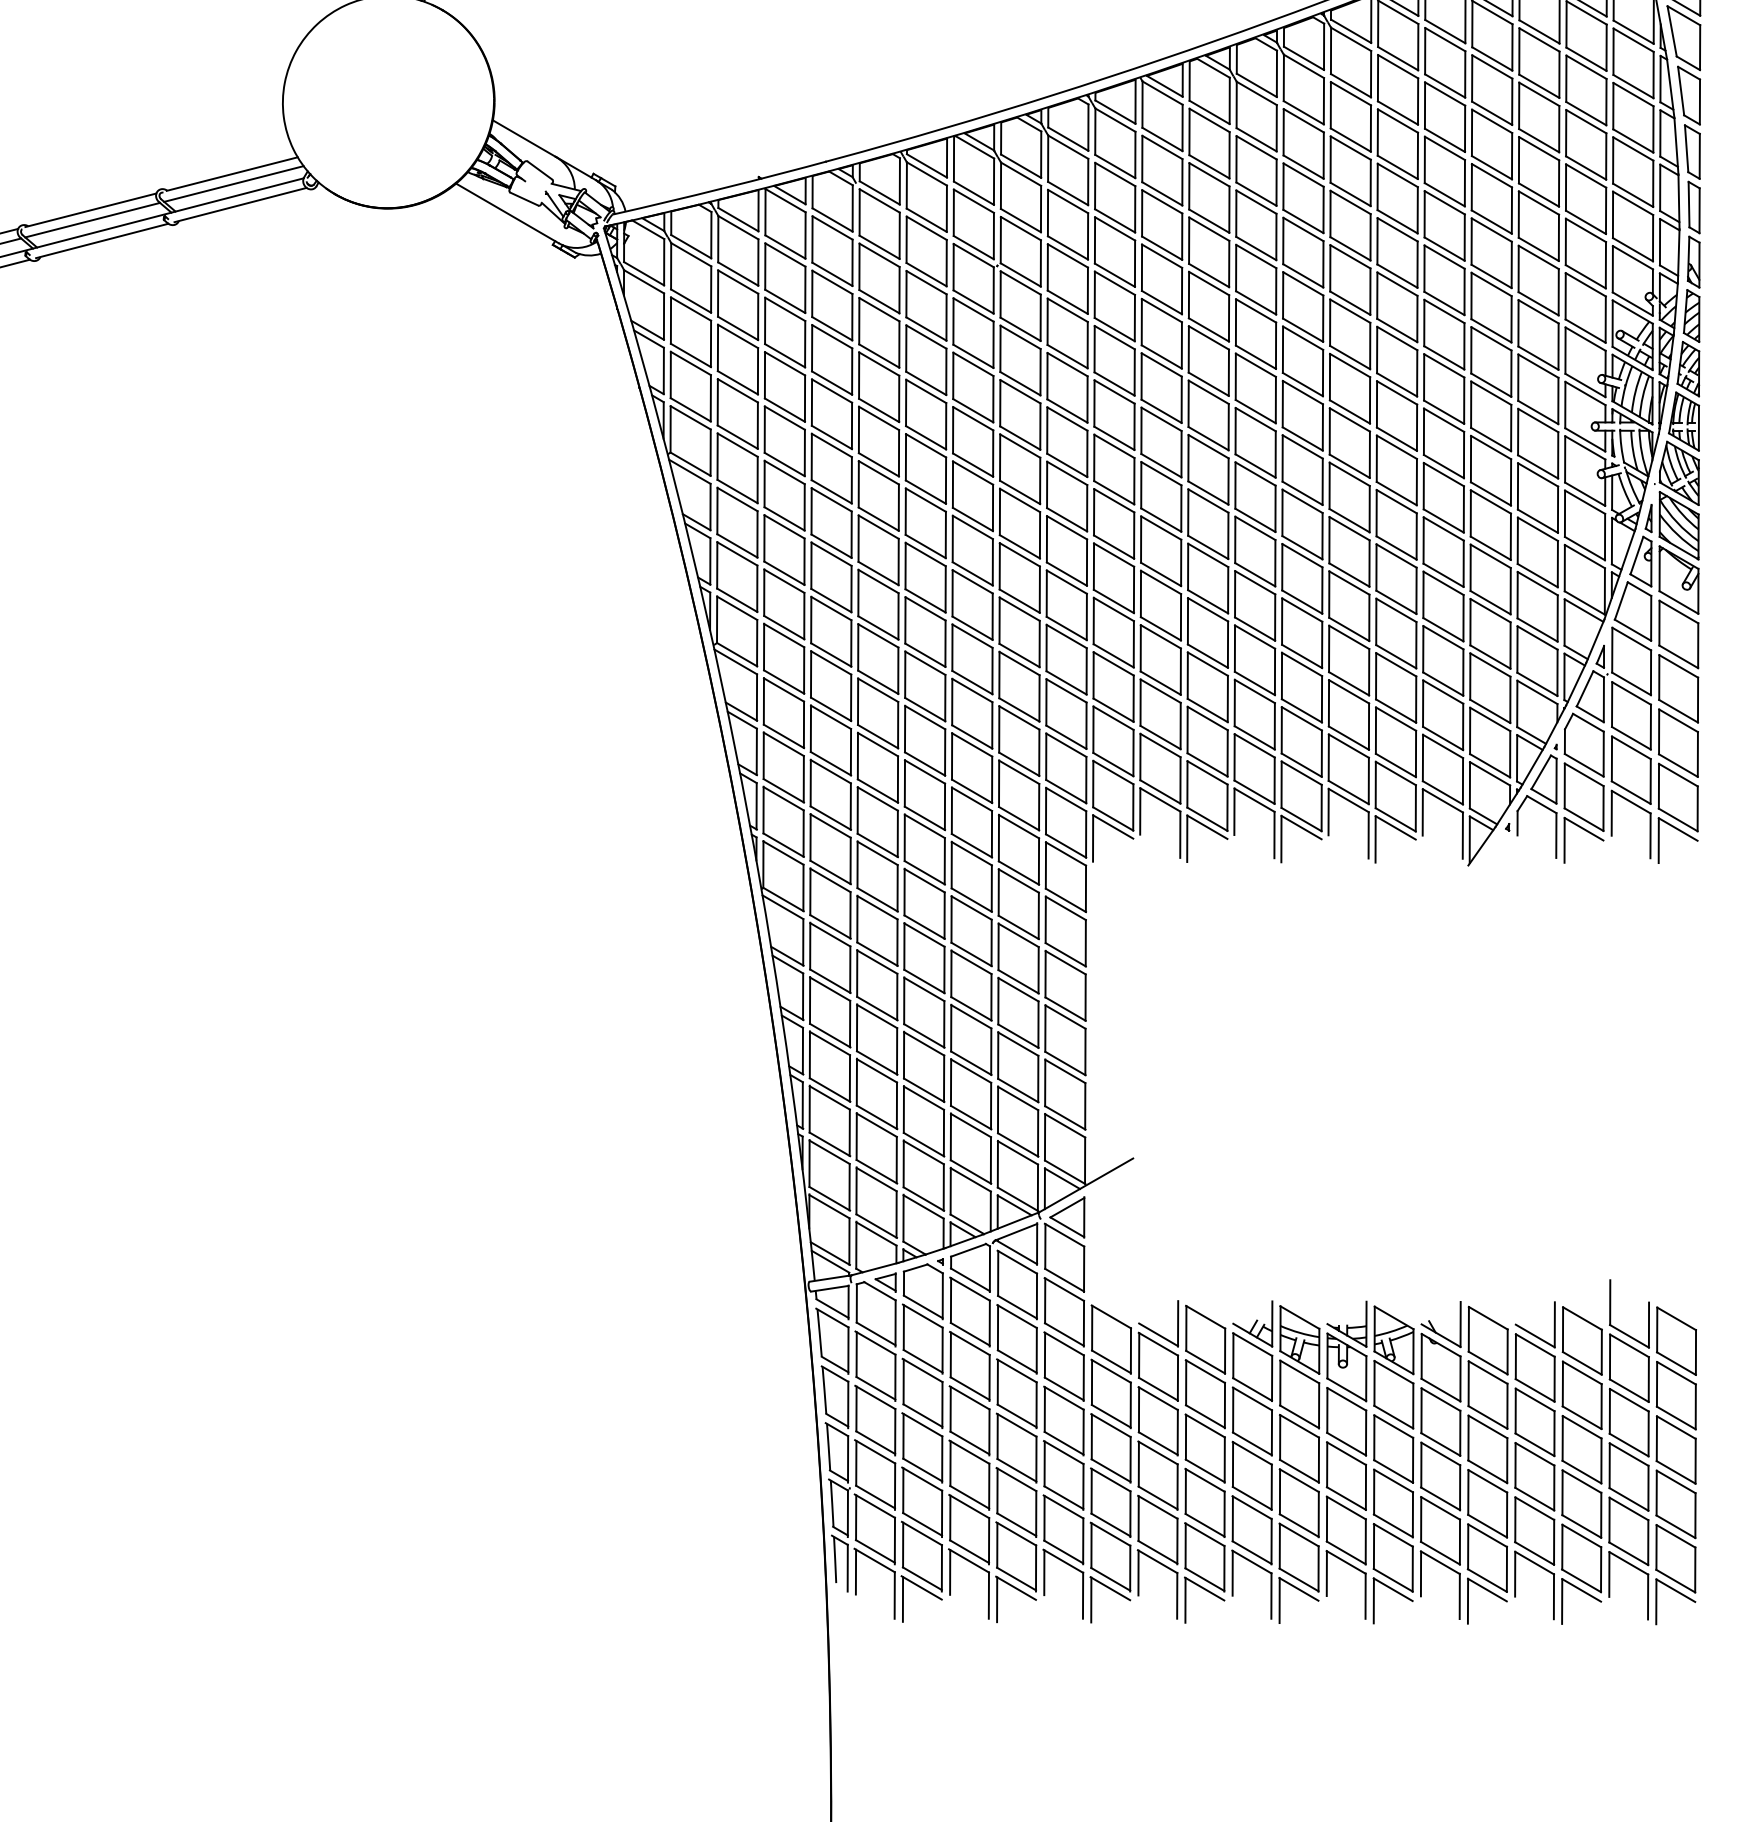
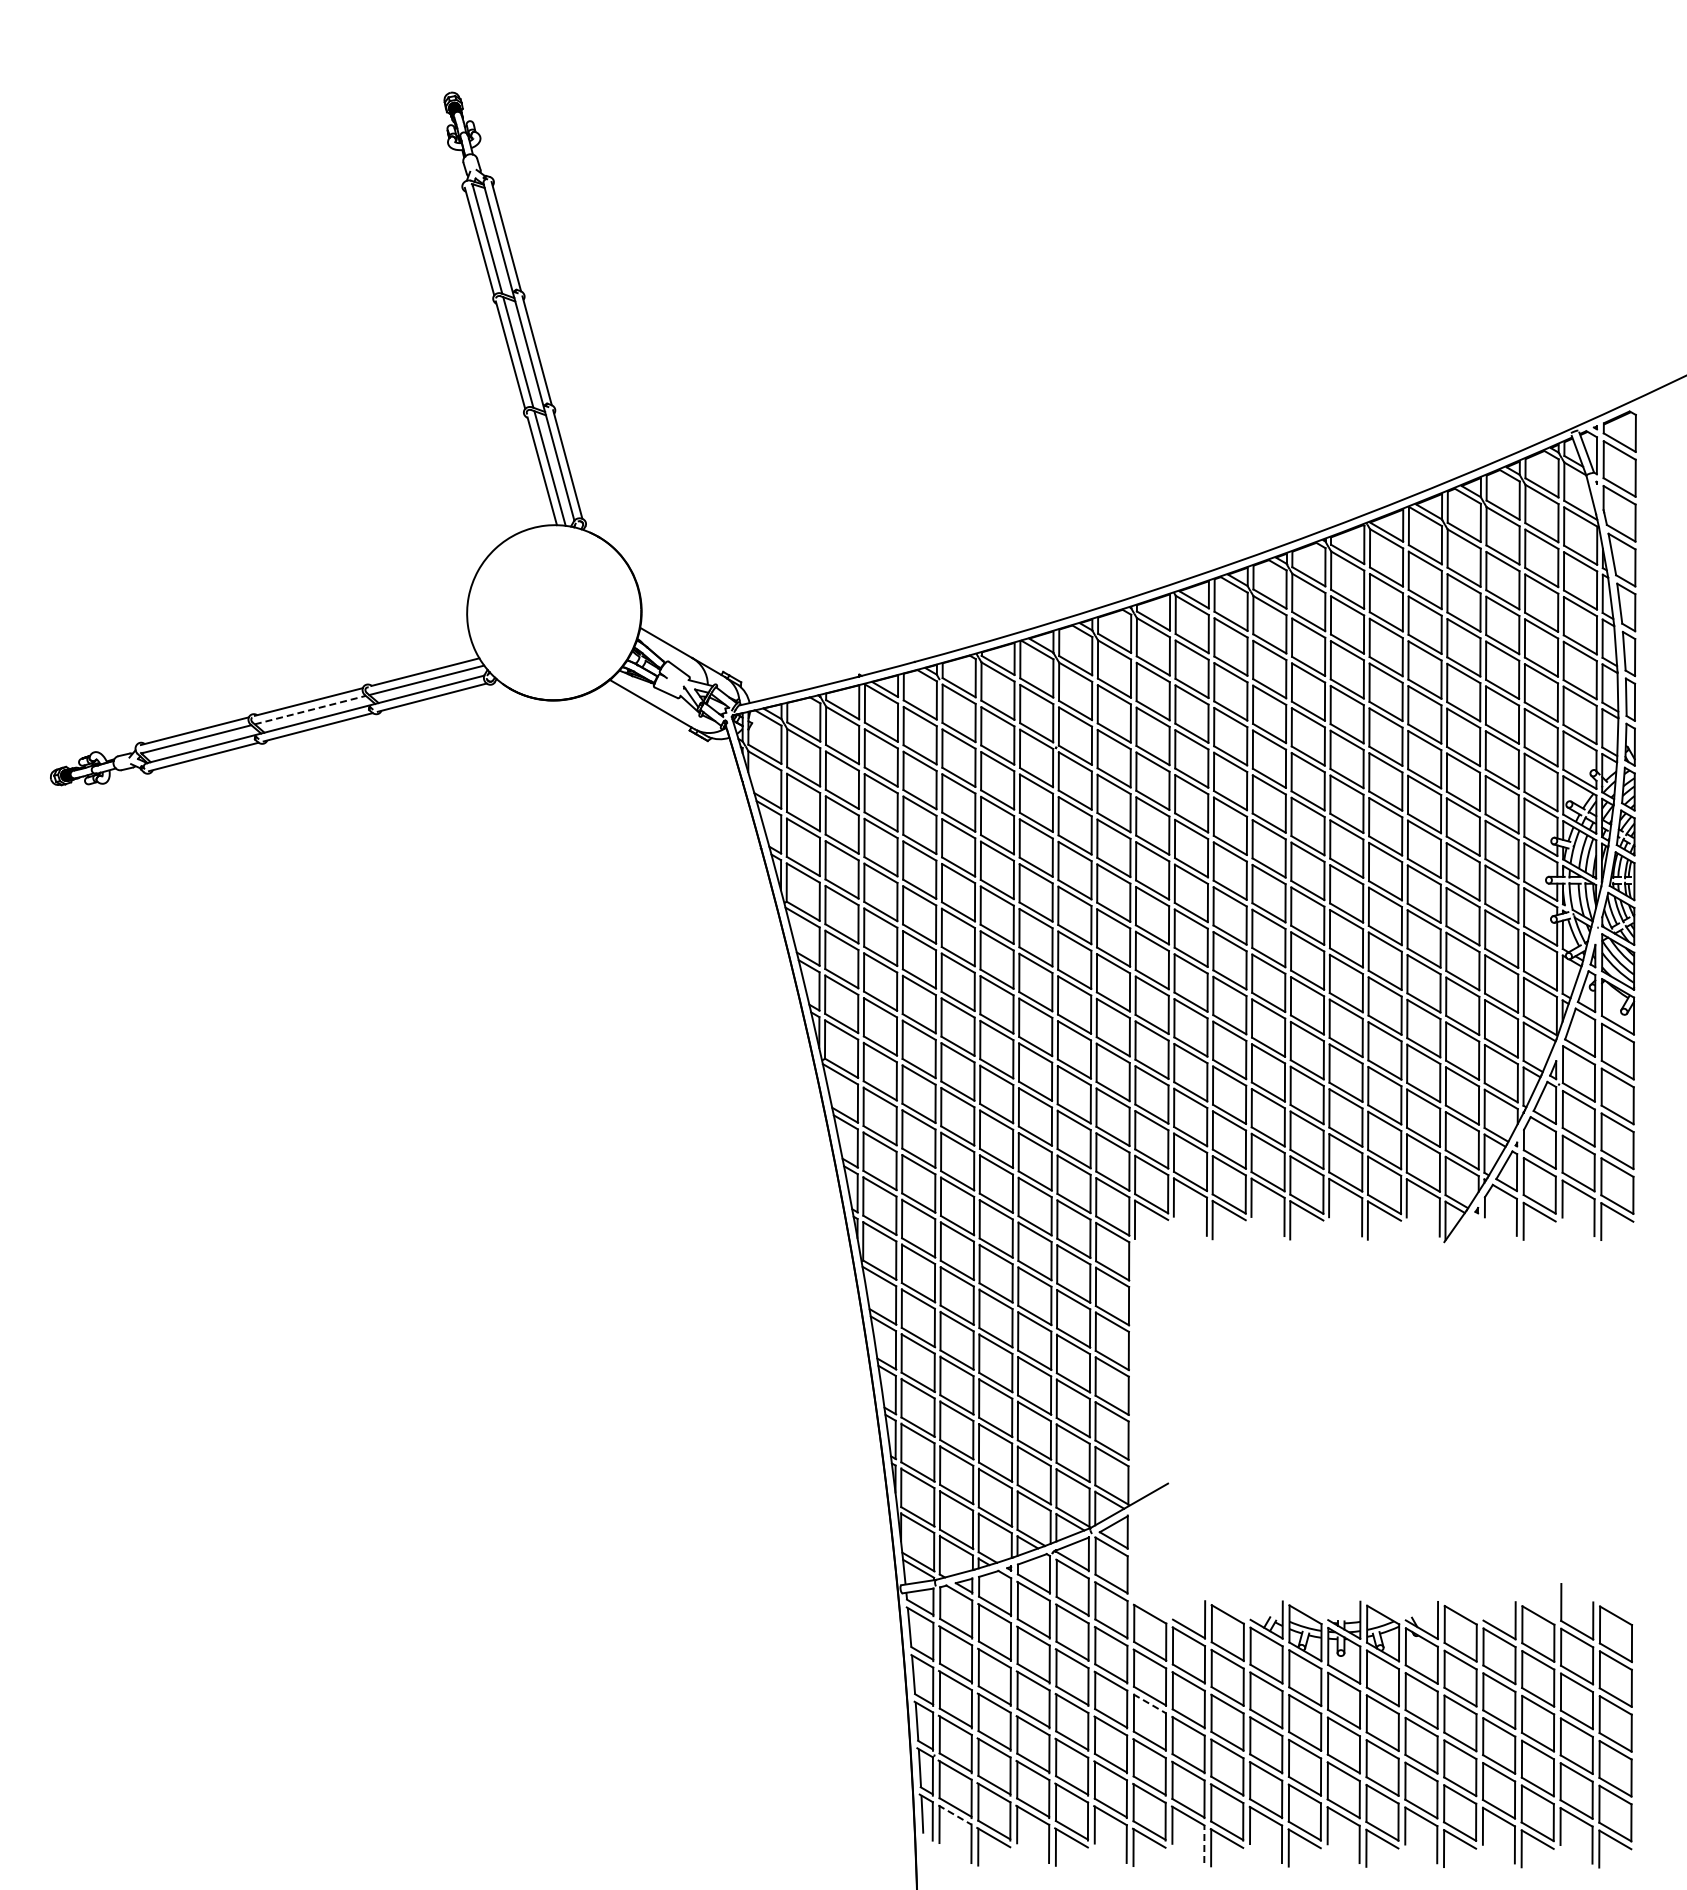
line: (92, 220) -> (310, 710), solid -> dashed
line: (1110, 1425) -> (1149, 1703), solid -> dashed
line: (875, 1561) -> (955, 1815), solid -> dashed
line: (1177, 1596) -> (1204, 1844), solid -> dashed

